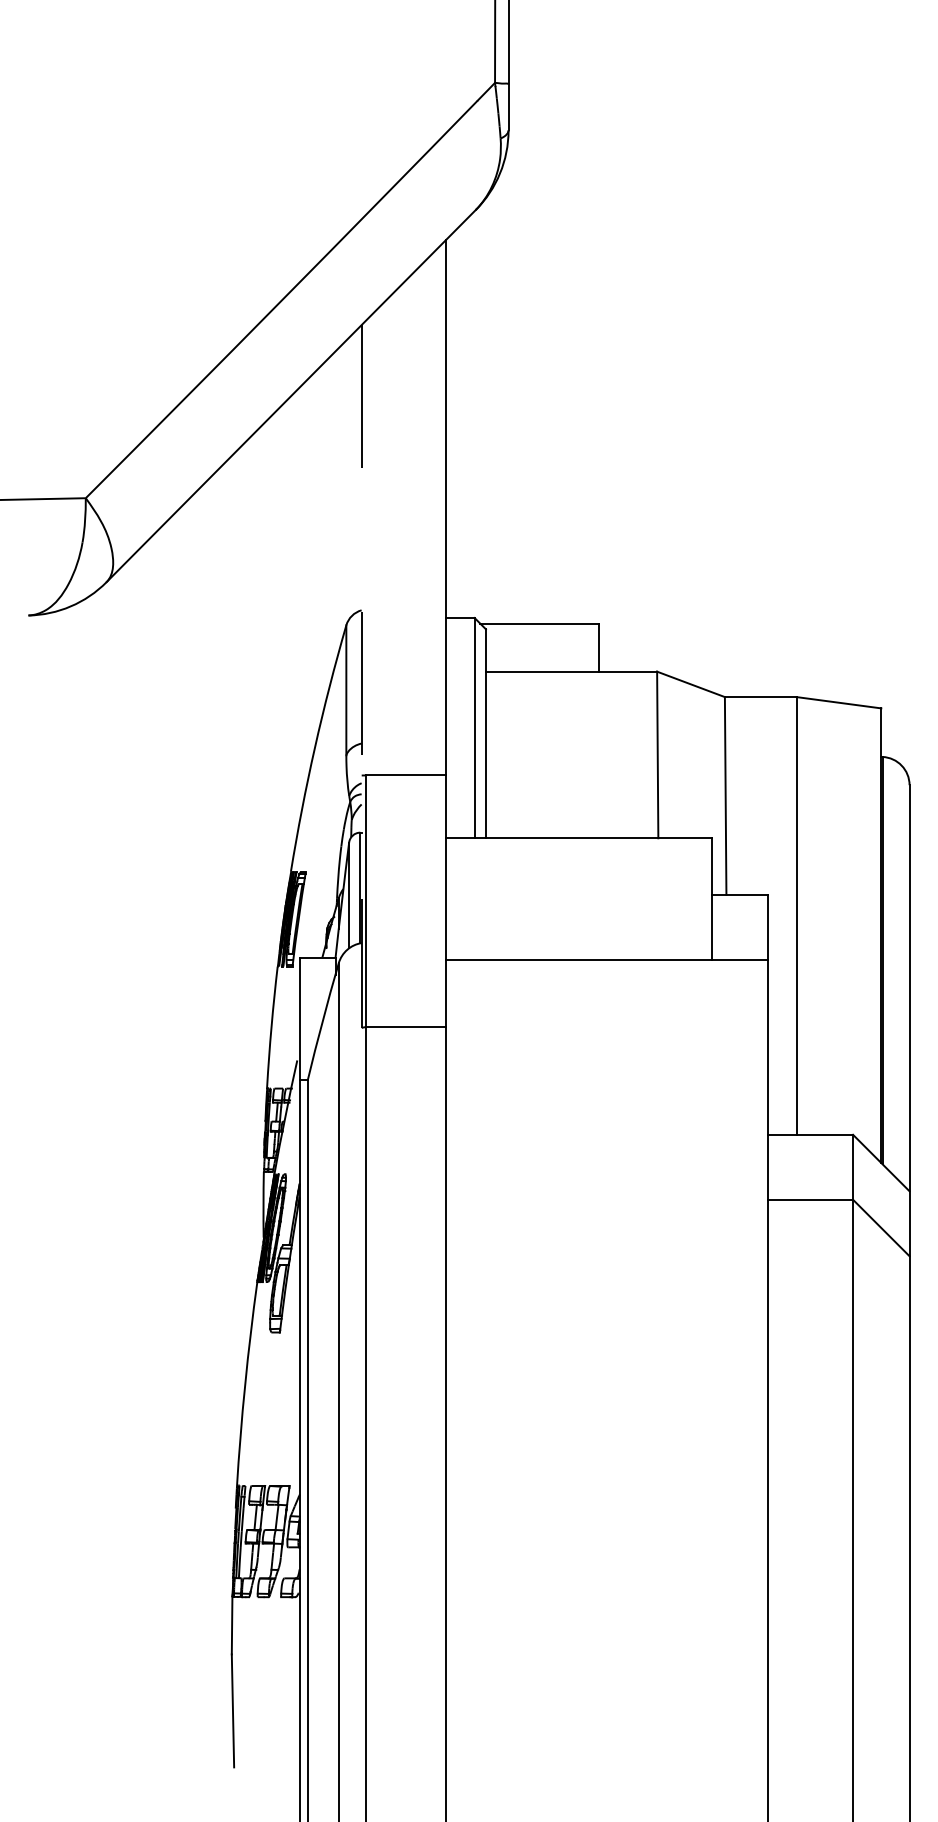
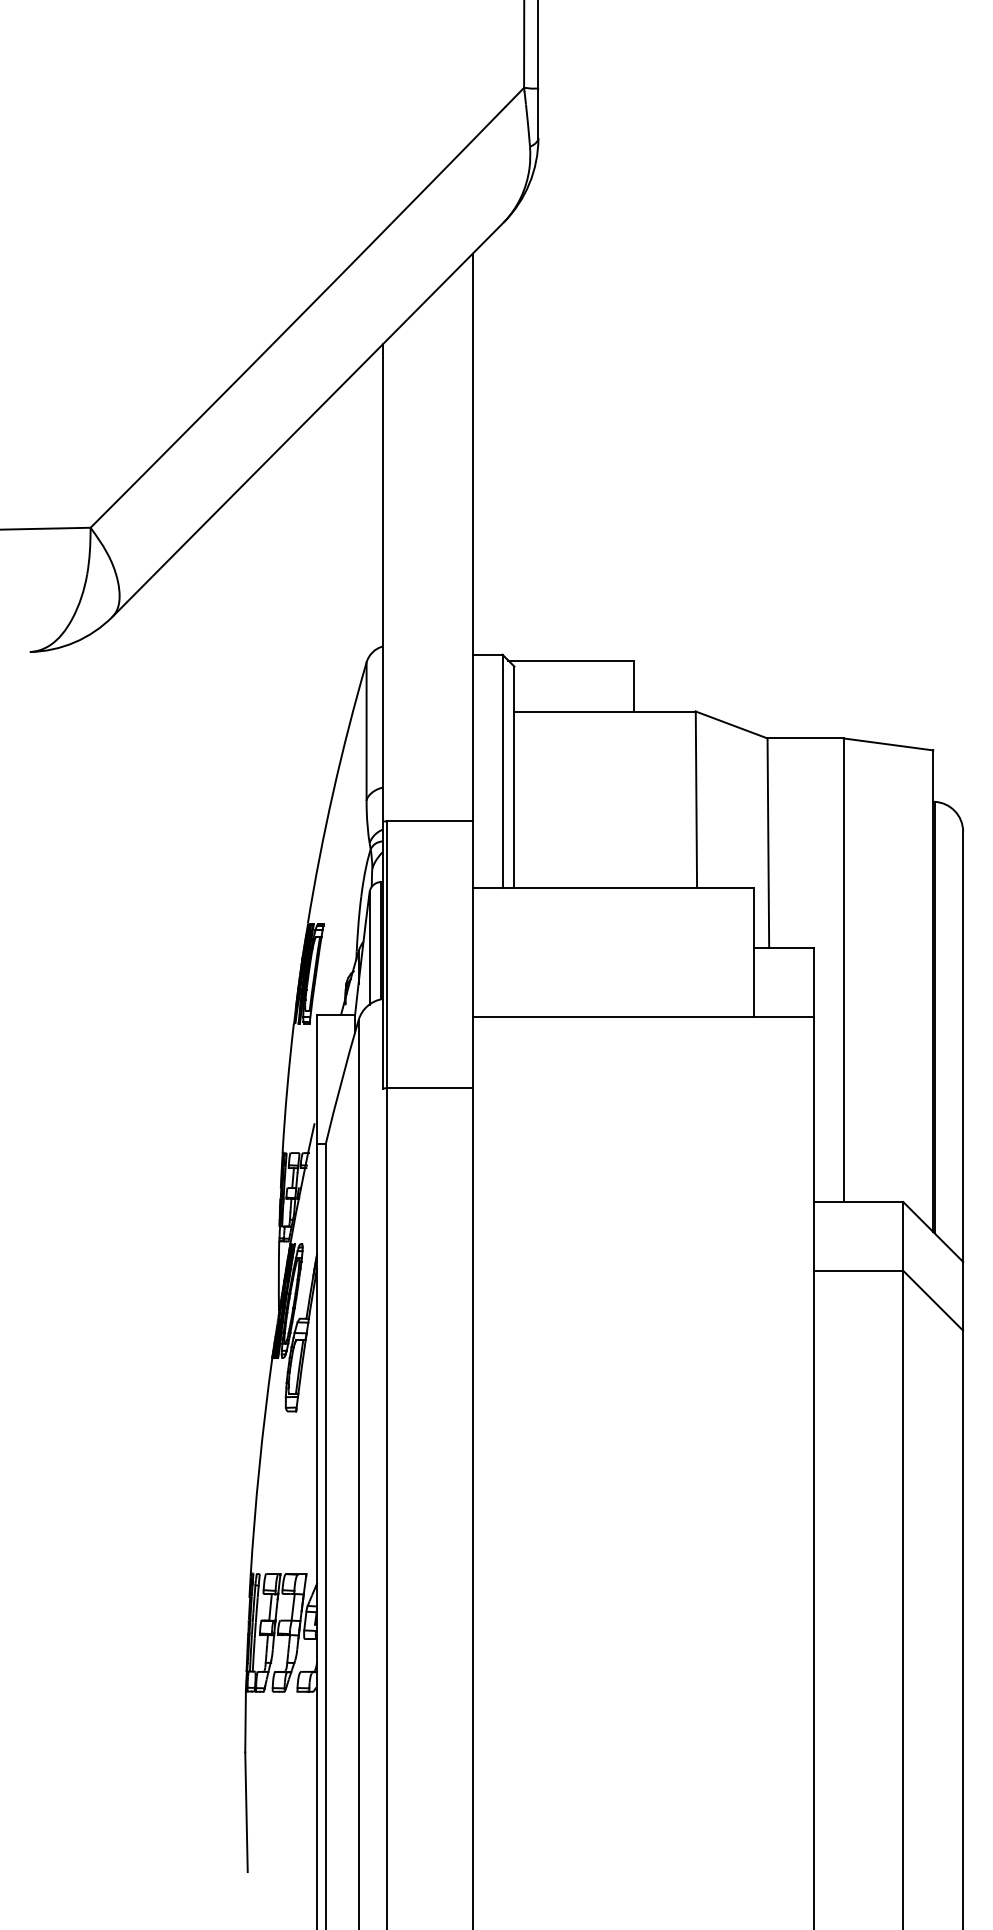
line: (361, 677) -> (382, 717), dashed -> solid

